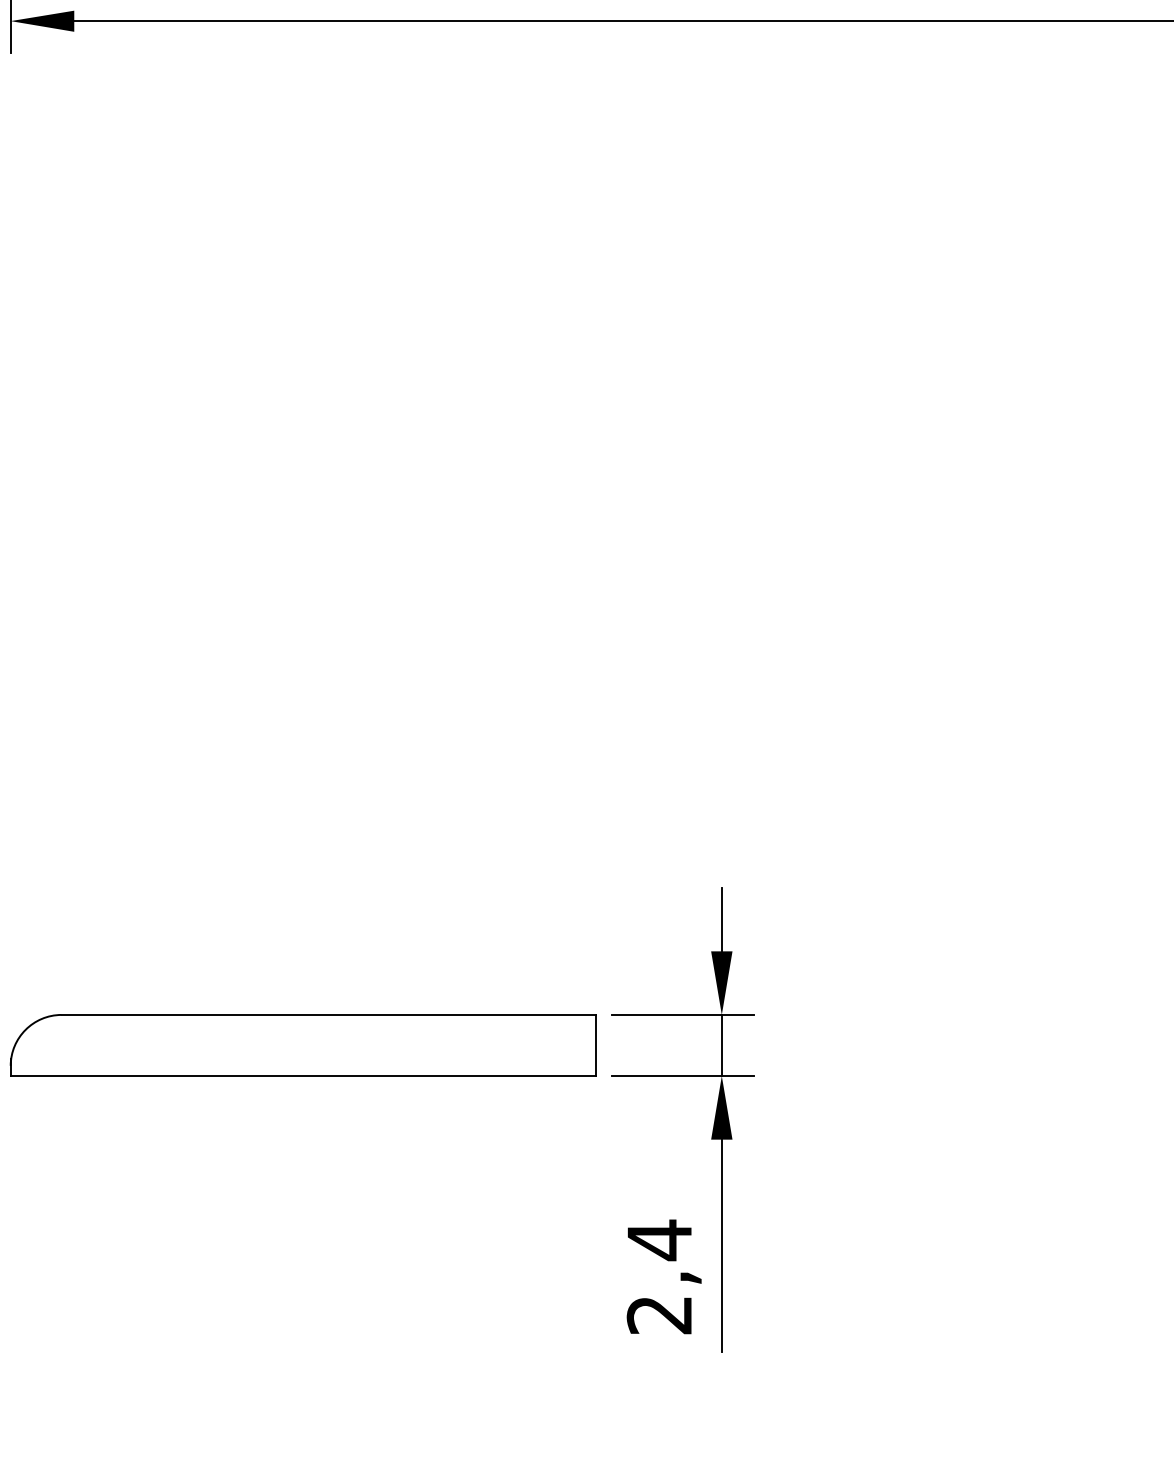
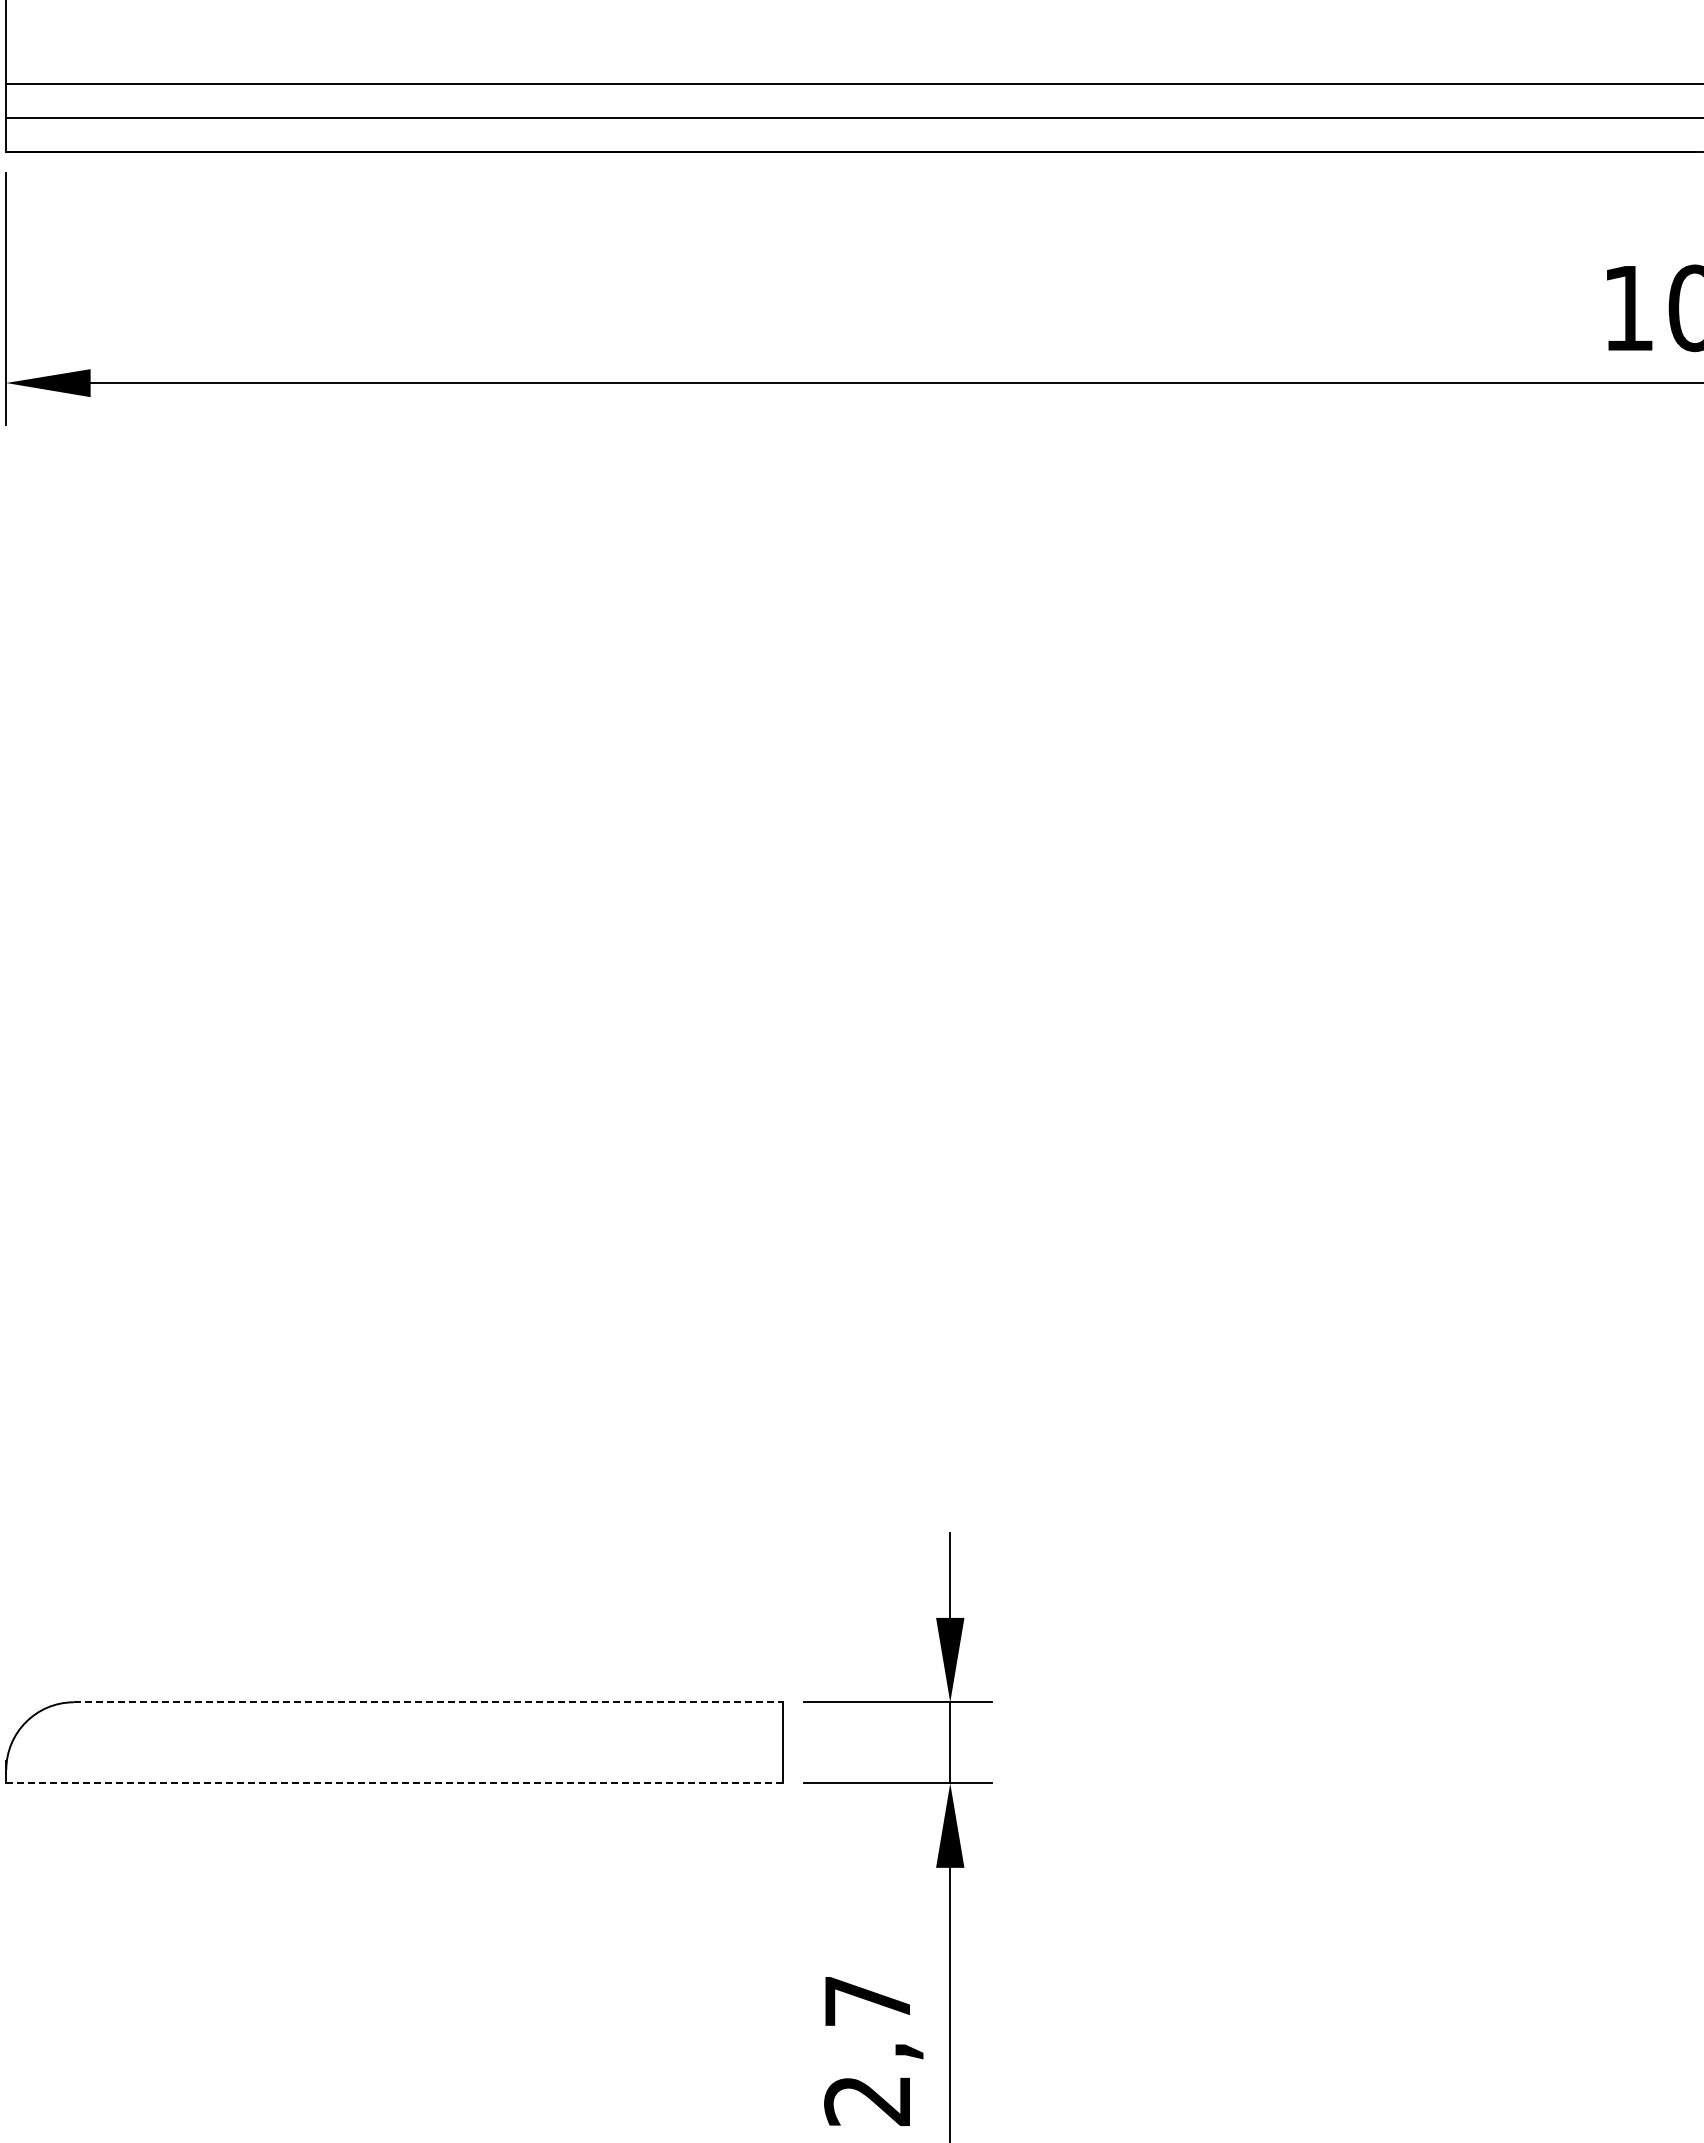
line: (328, 1015) -> (428, 1702), solid -> dashed
line: (303, 1076) -> (395, 1783), solid -> dashed
text: (659, 1240) -> (867, 2001), 2,4 -> 2,7

